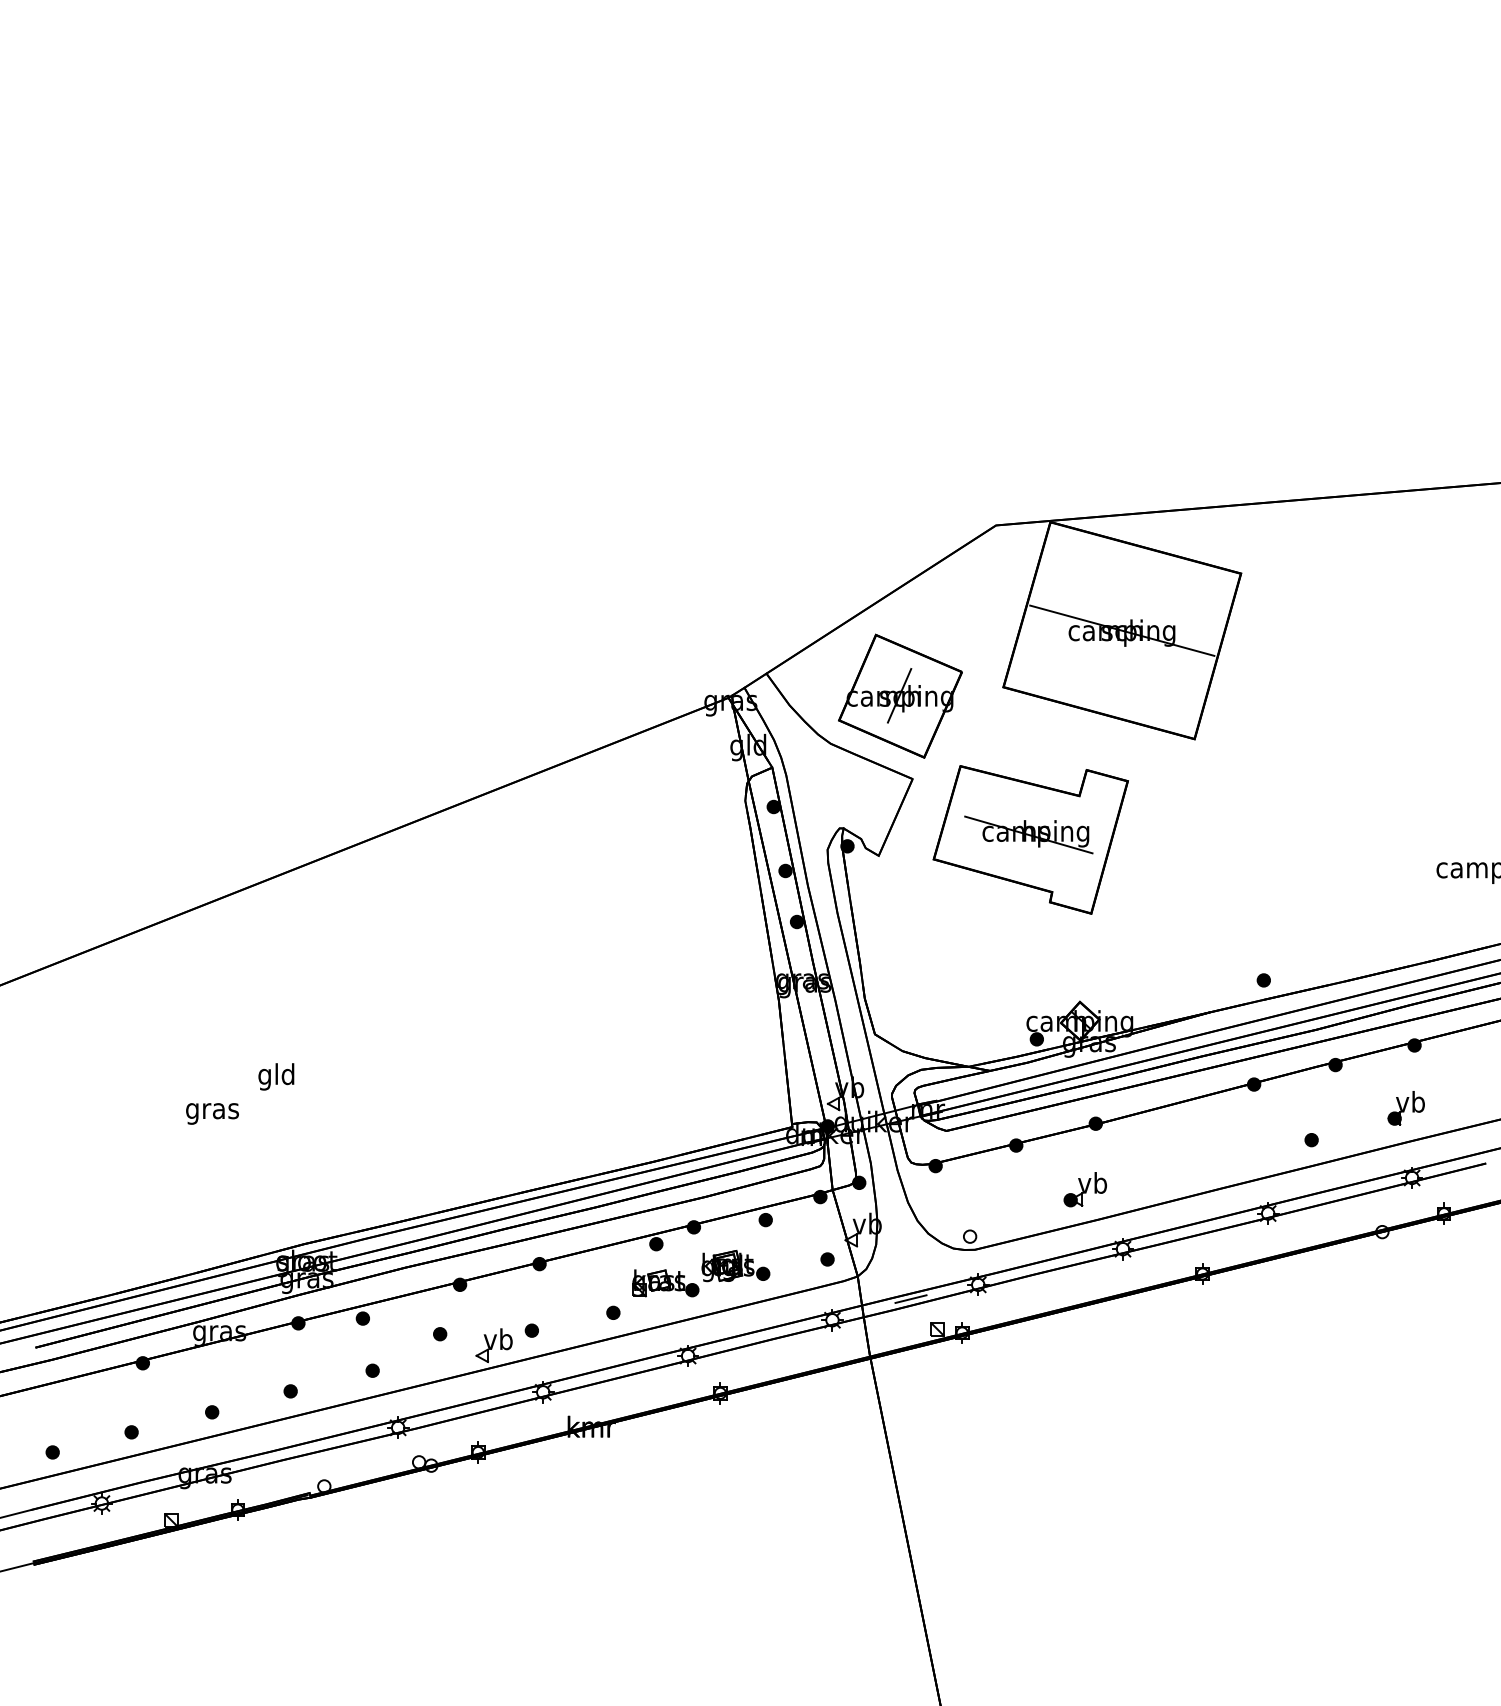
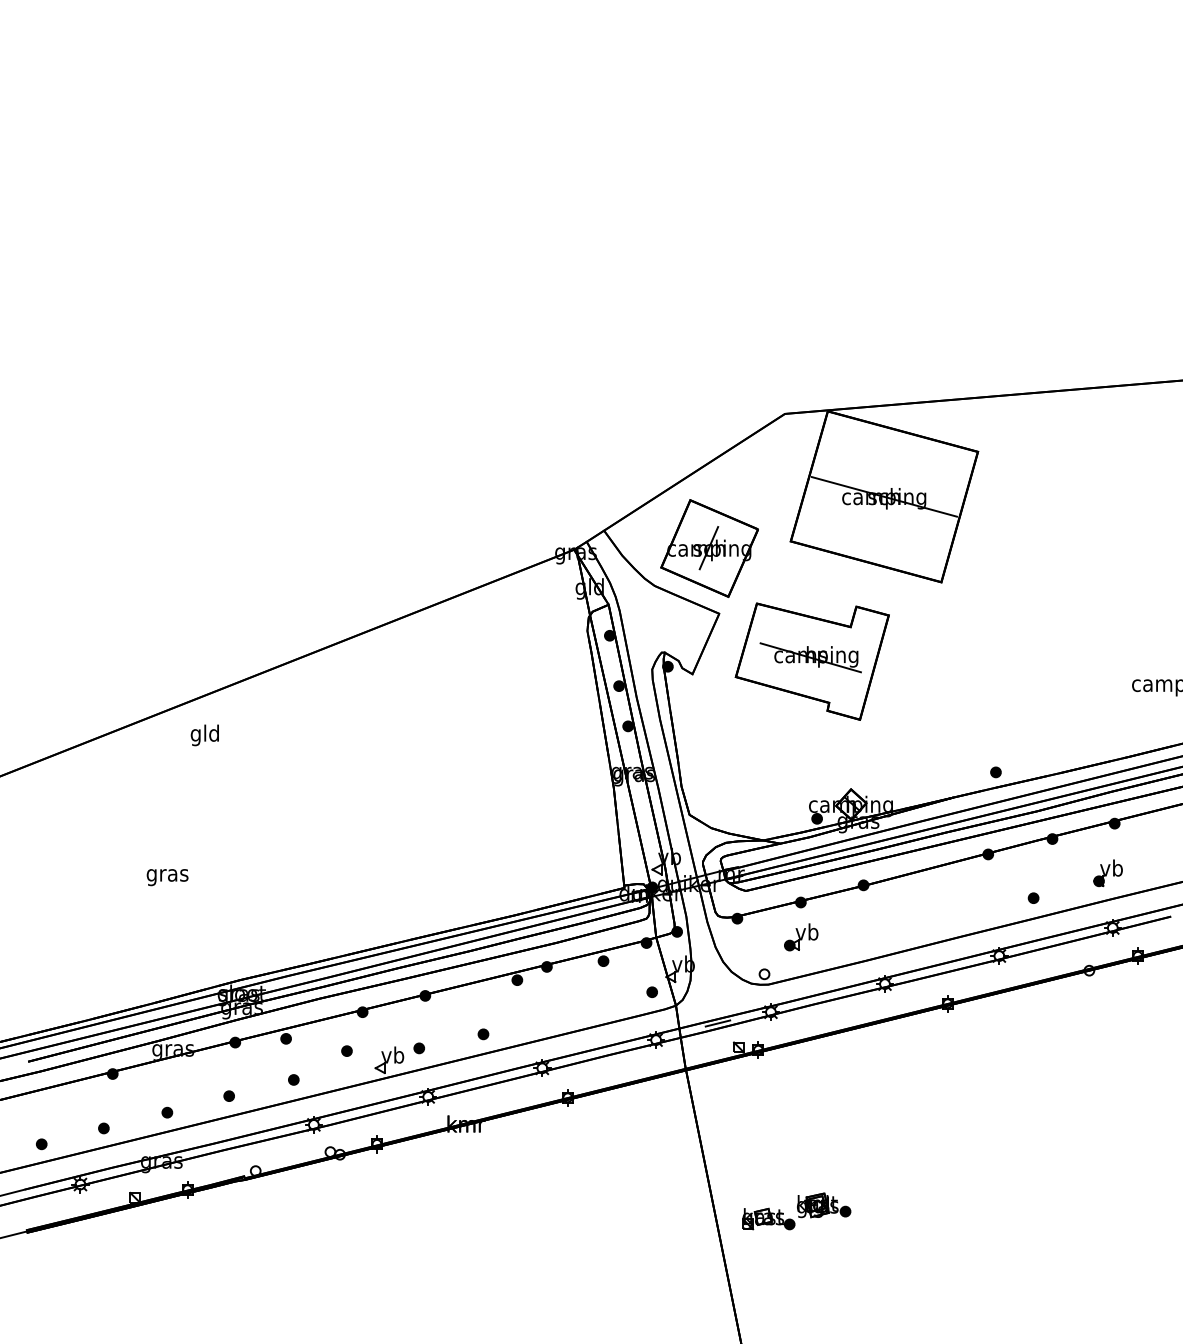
text: (275, 1077) -> (204, 735), moved
part: (1085, 1189) -> (801, 937), moved
part: (701, 1273) -> (796, 1211), moved

